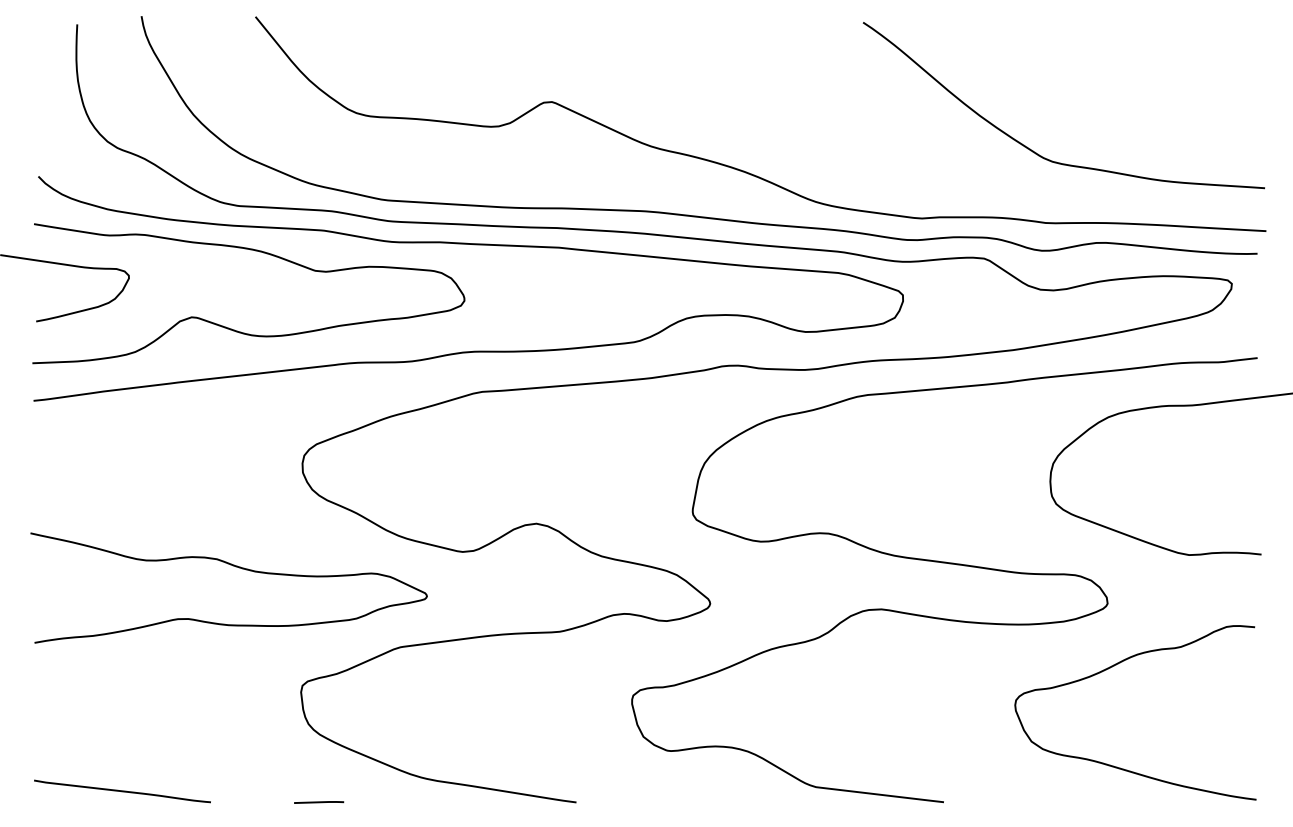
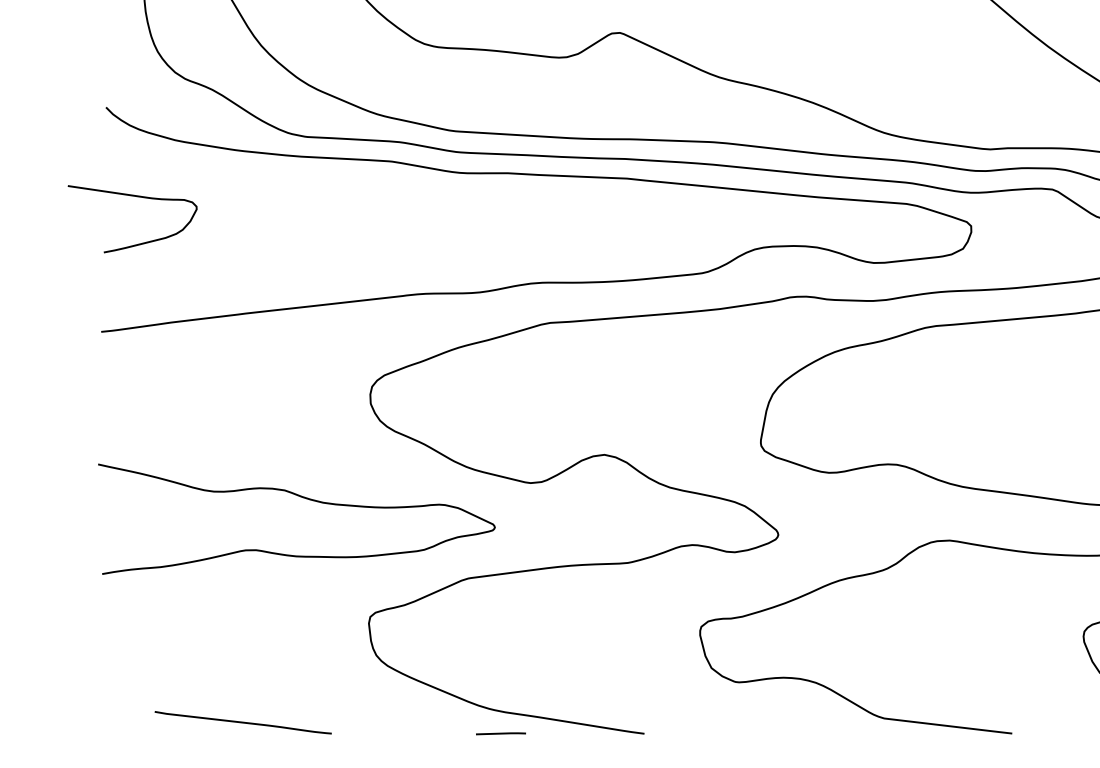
curve: (237, 330) -> (305, 261), removed
line: (122, 791) -> (243, 722), moved
line: (319, 802) -> (501, 733), moved

